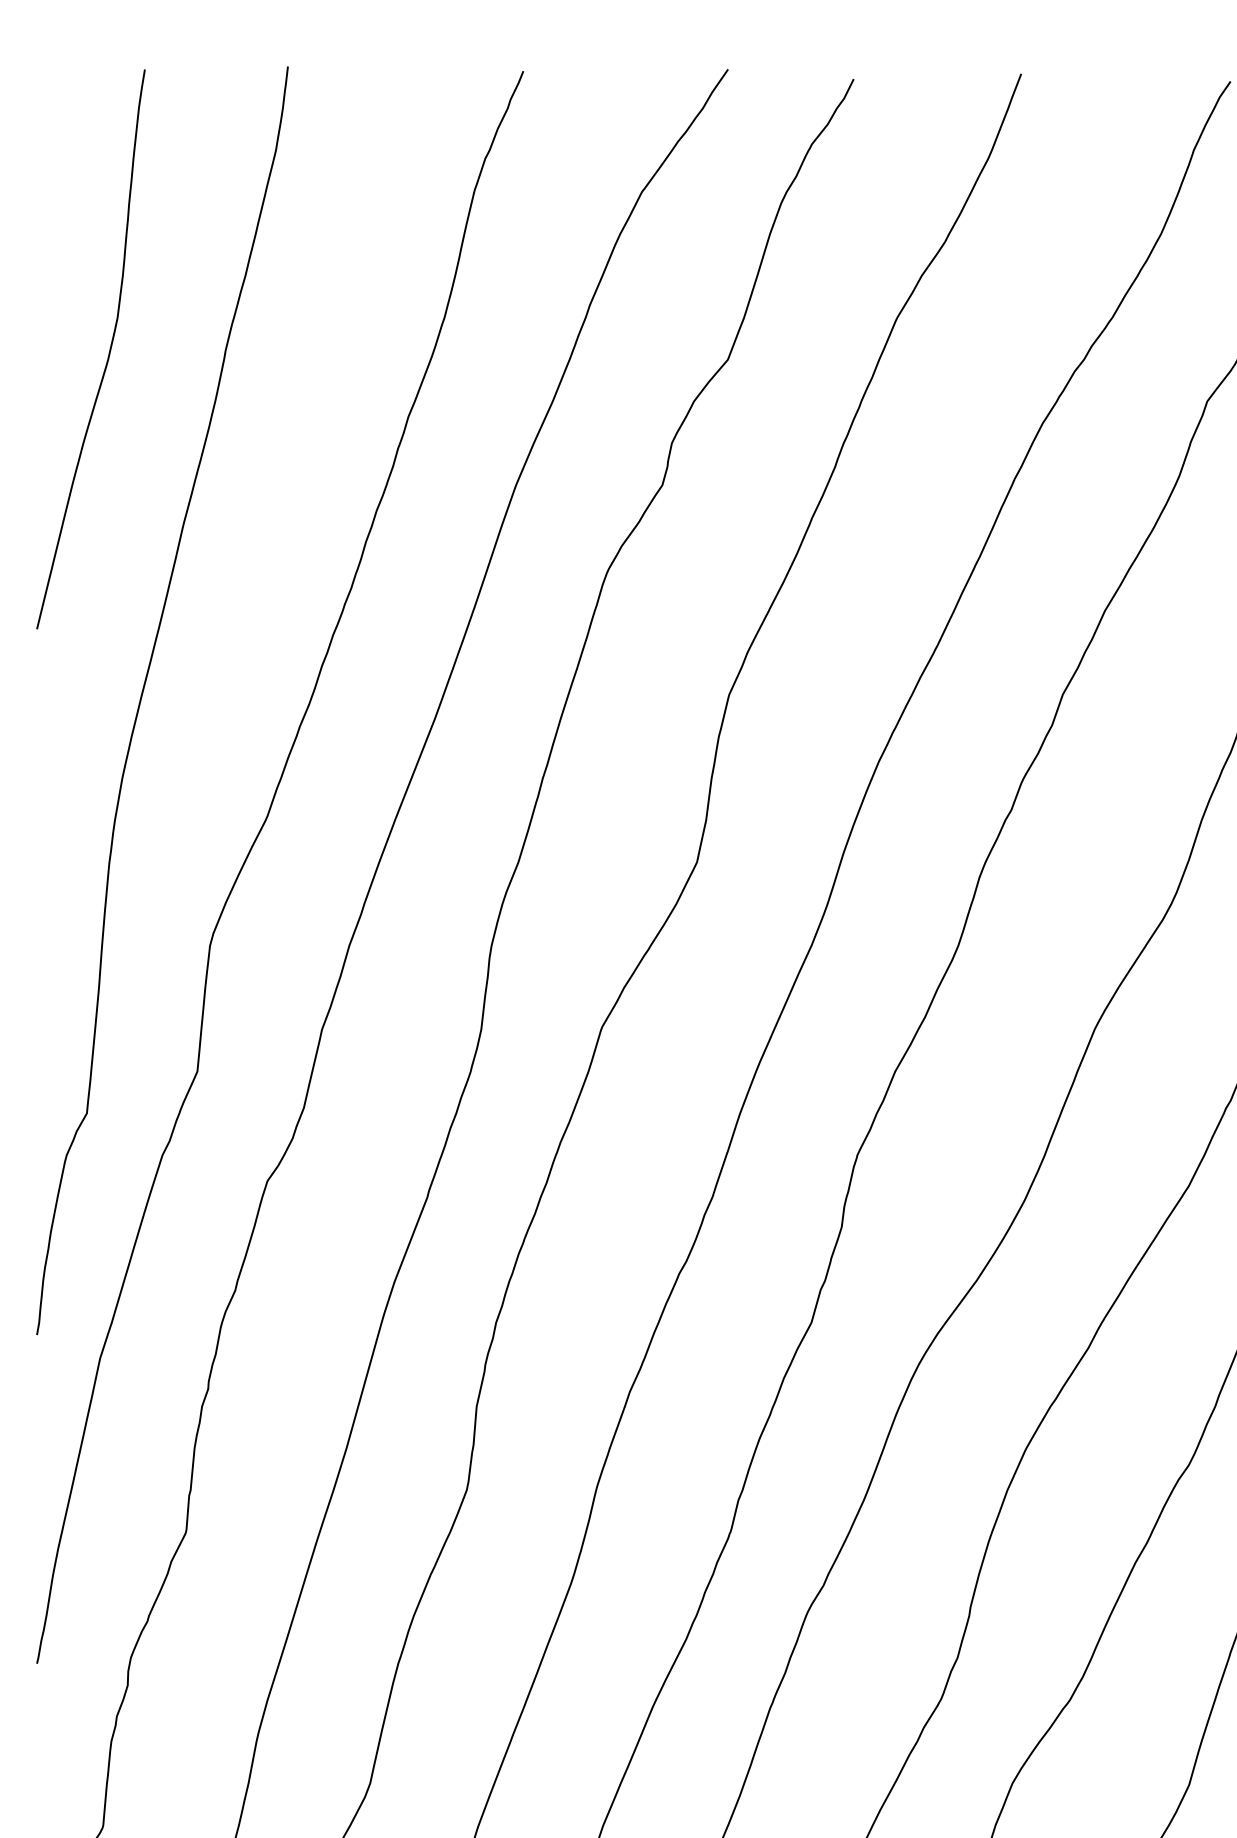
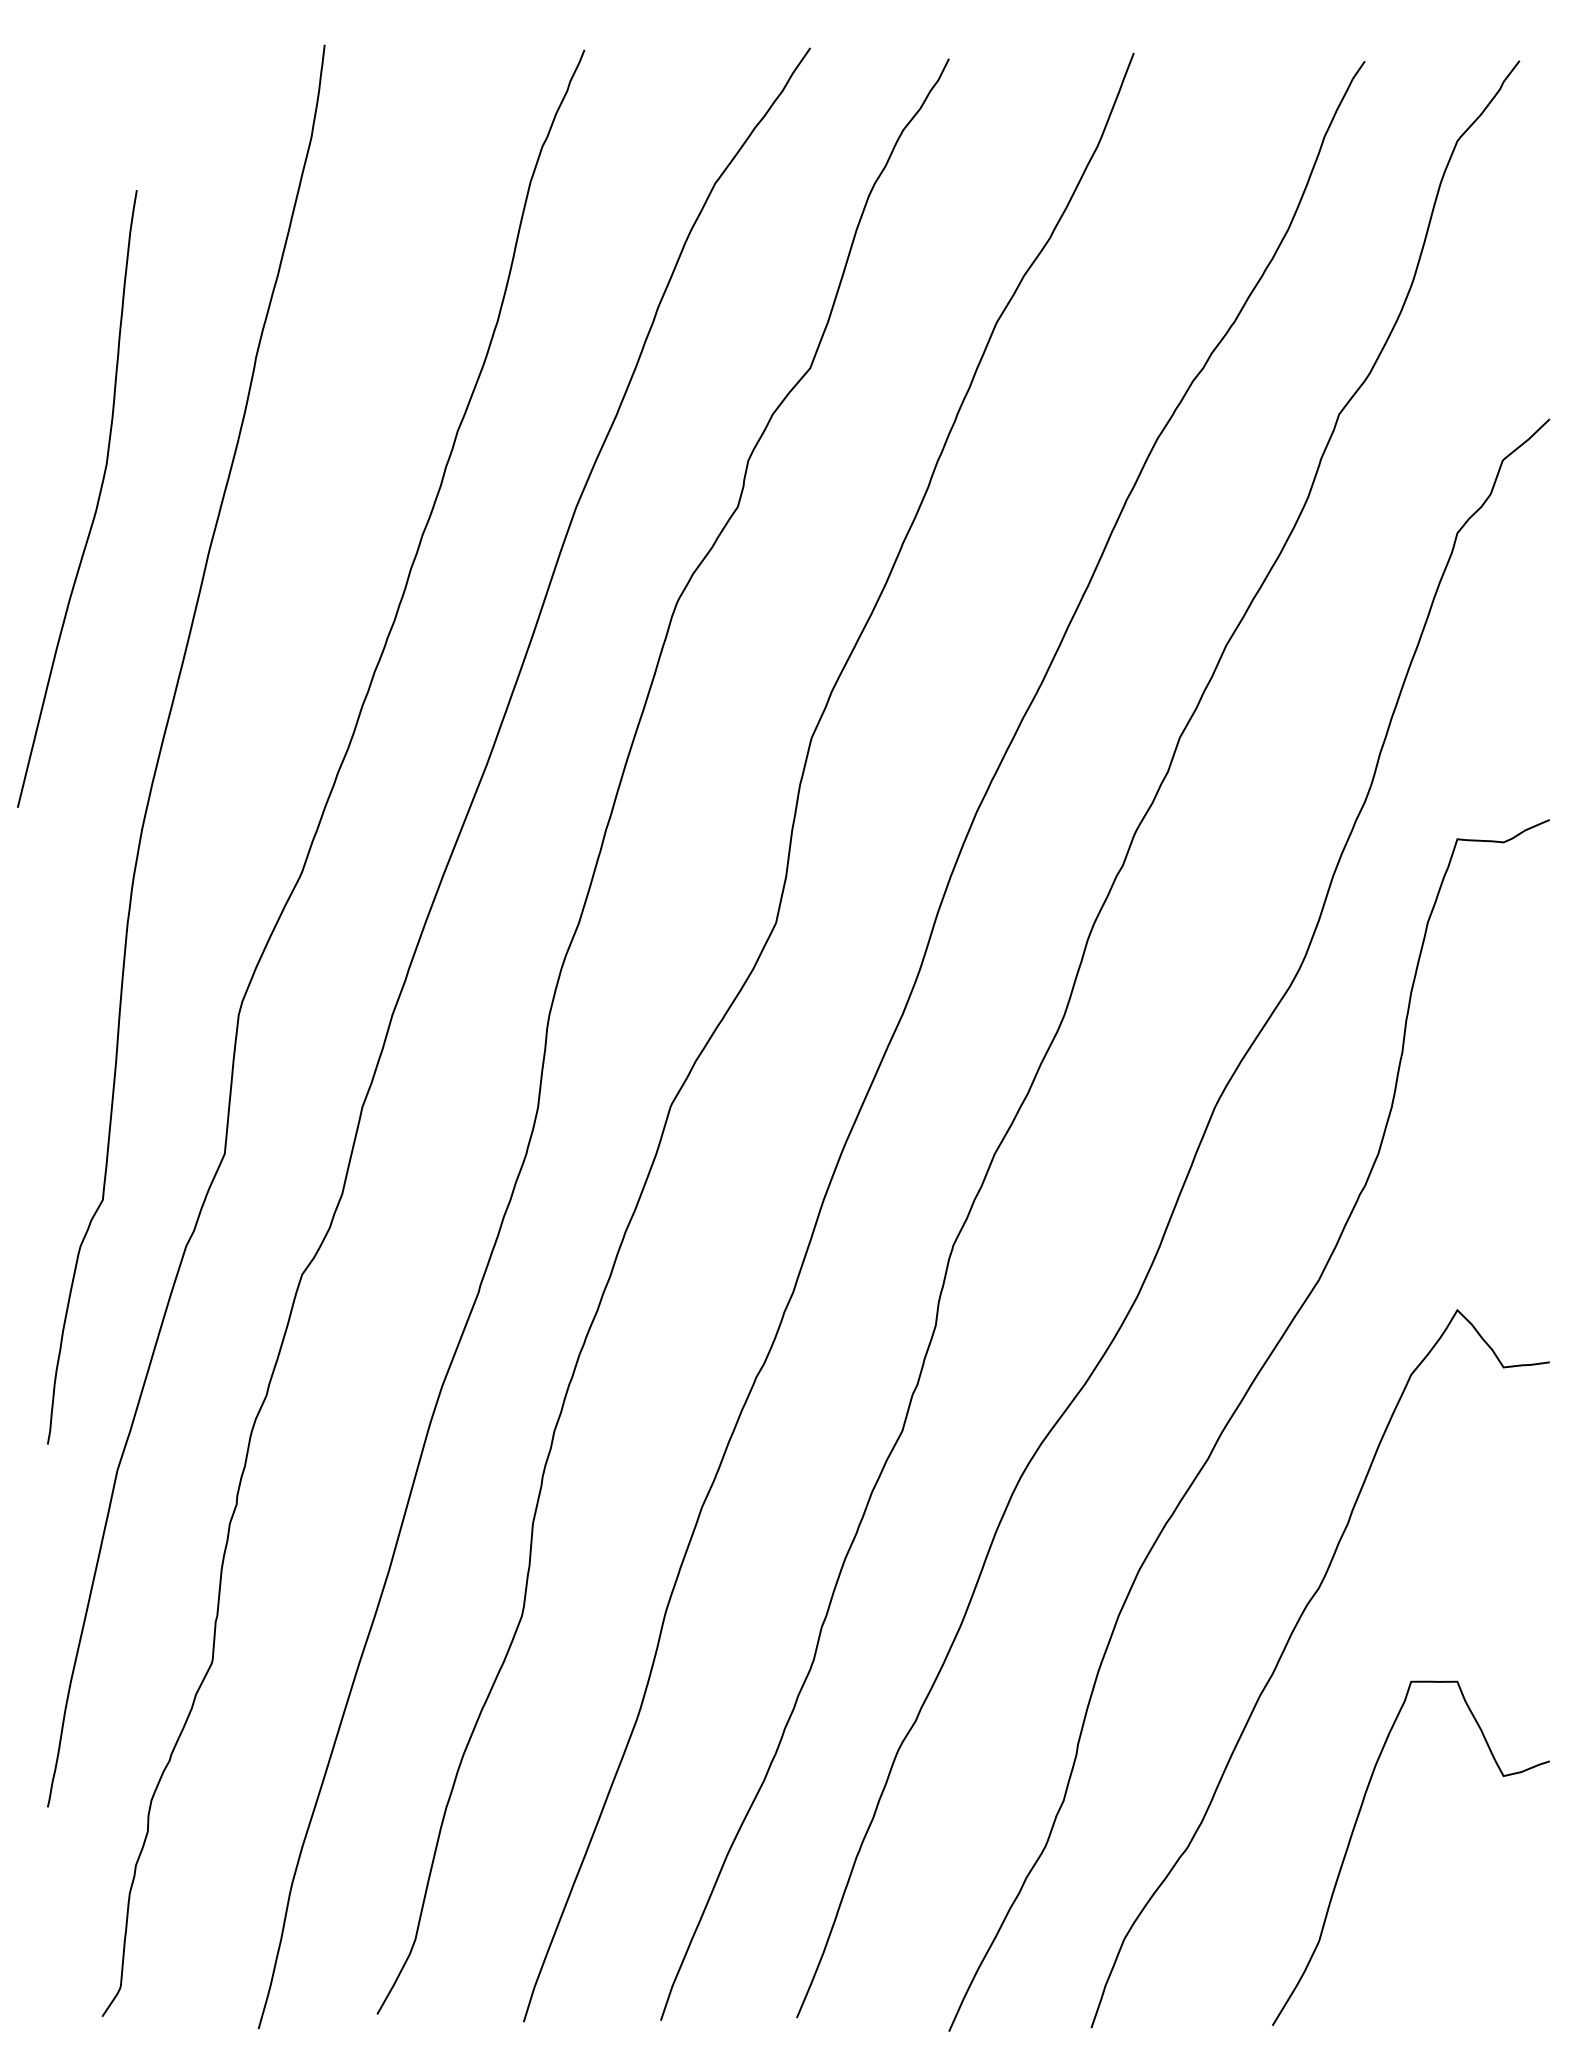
curve: (108, 354) -> (96, 504), moved

